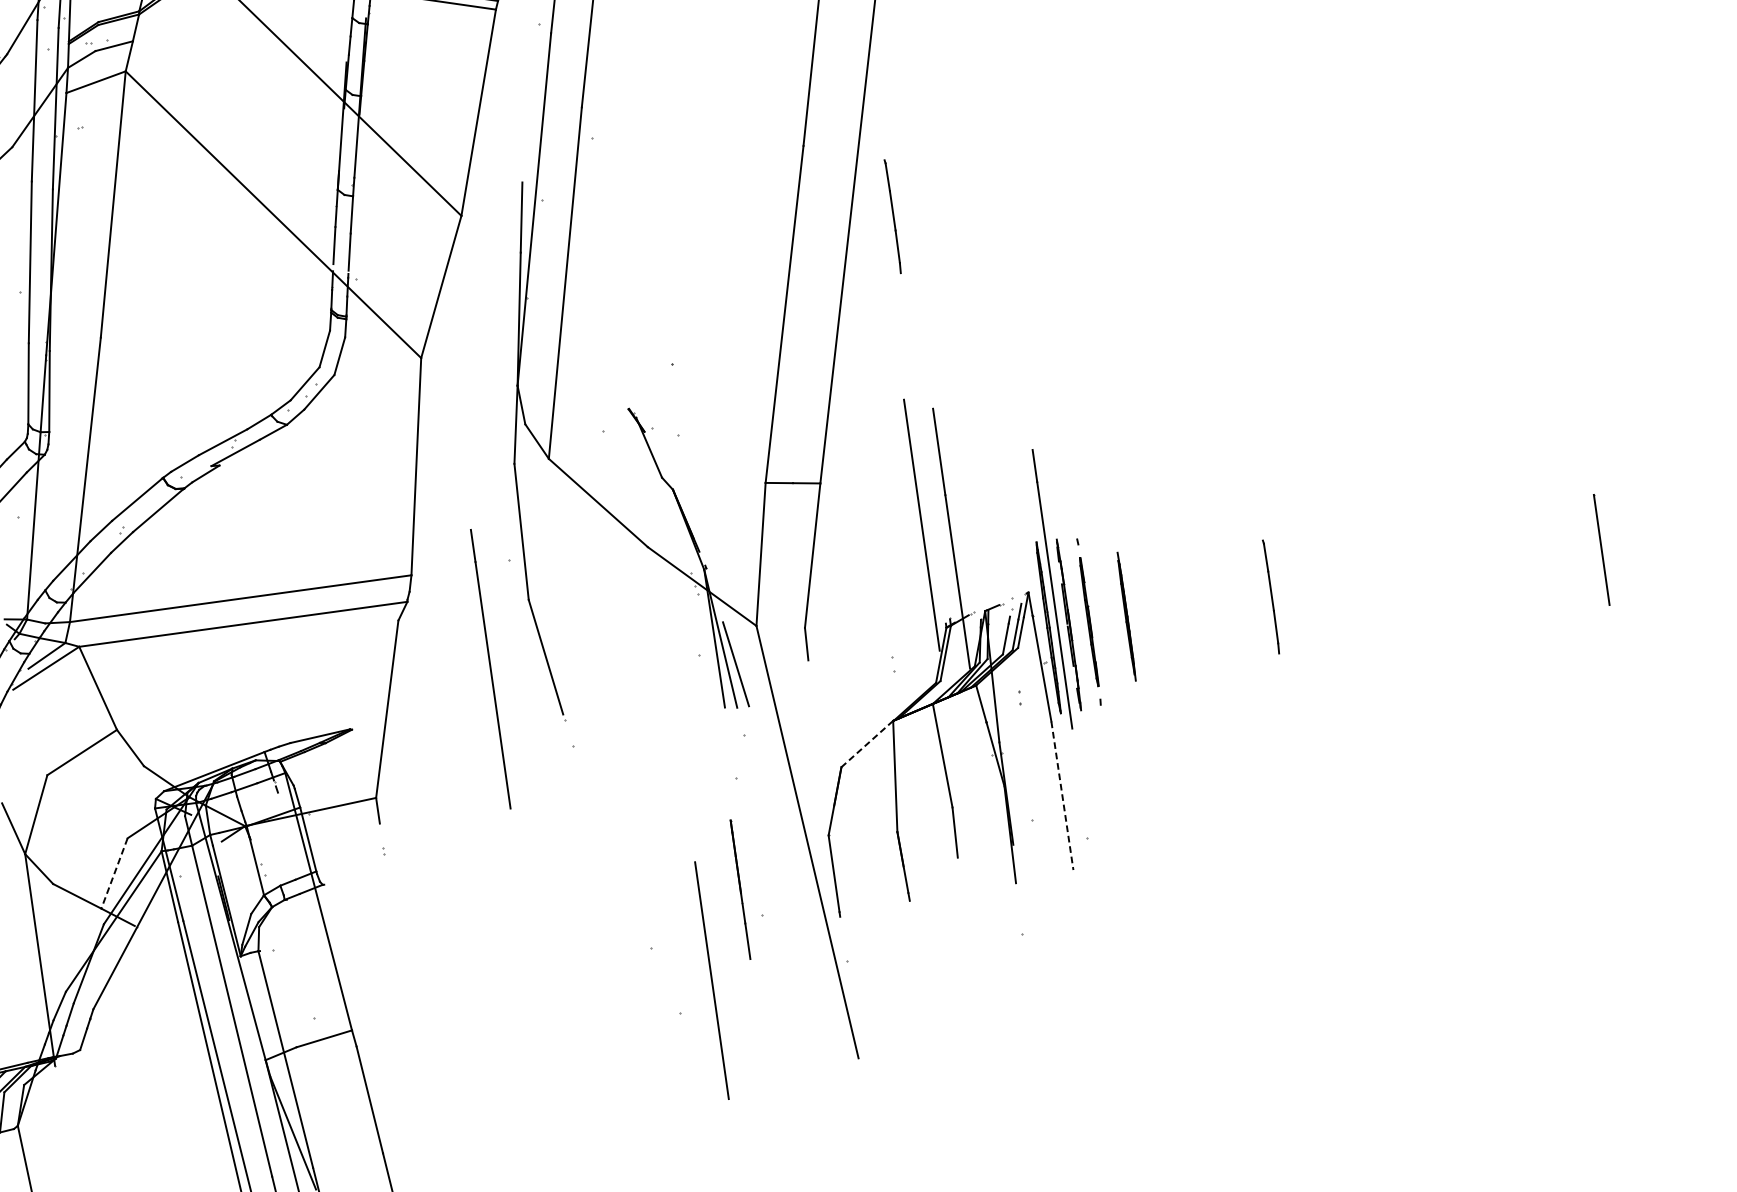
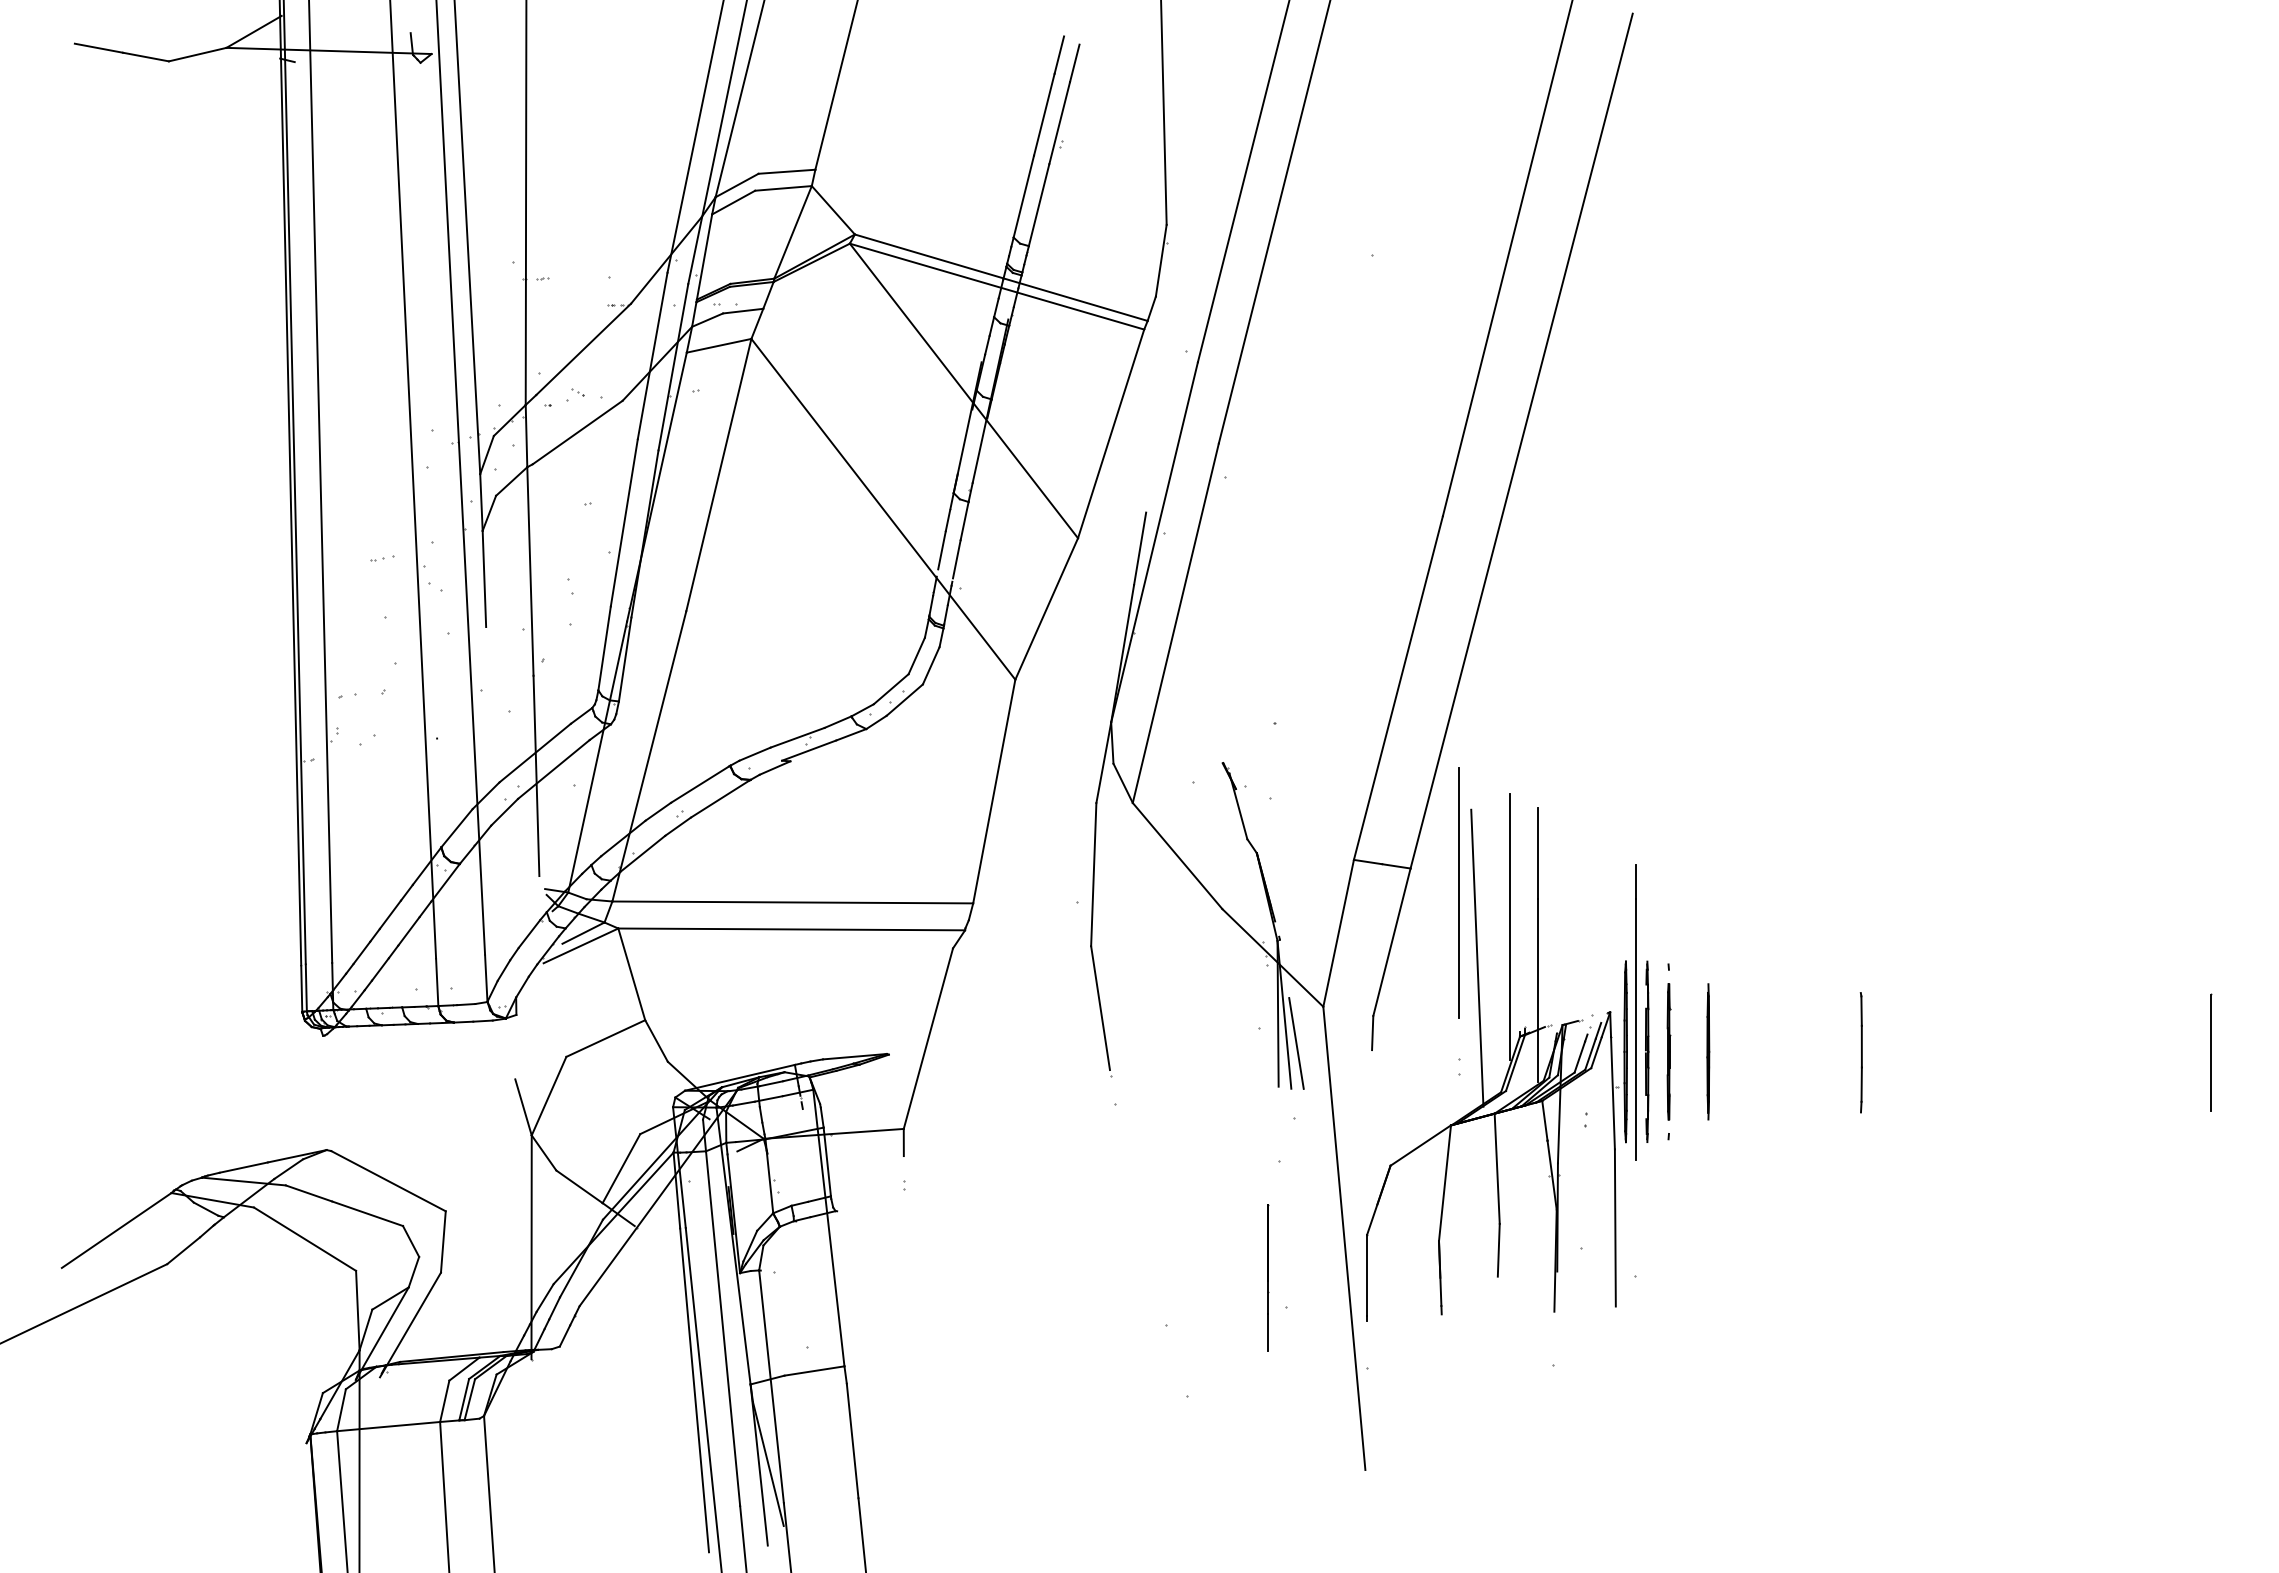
line: (893, 216) -> (1525, 602), removed
line: (895, 558) -> (1477, 957), added
line: (490, 669) -> (1041, 1012), removed
line: (867, 744) -> (1420, 1145), dashed -> solid
line: (1062, 795) -> (1615, 1227), dashed -> solid
line: (114, 874) -> (621, 1169), dashed -> solid
line: (711, 980) -> (1458, 892), moved

